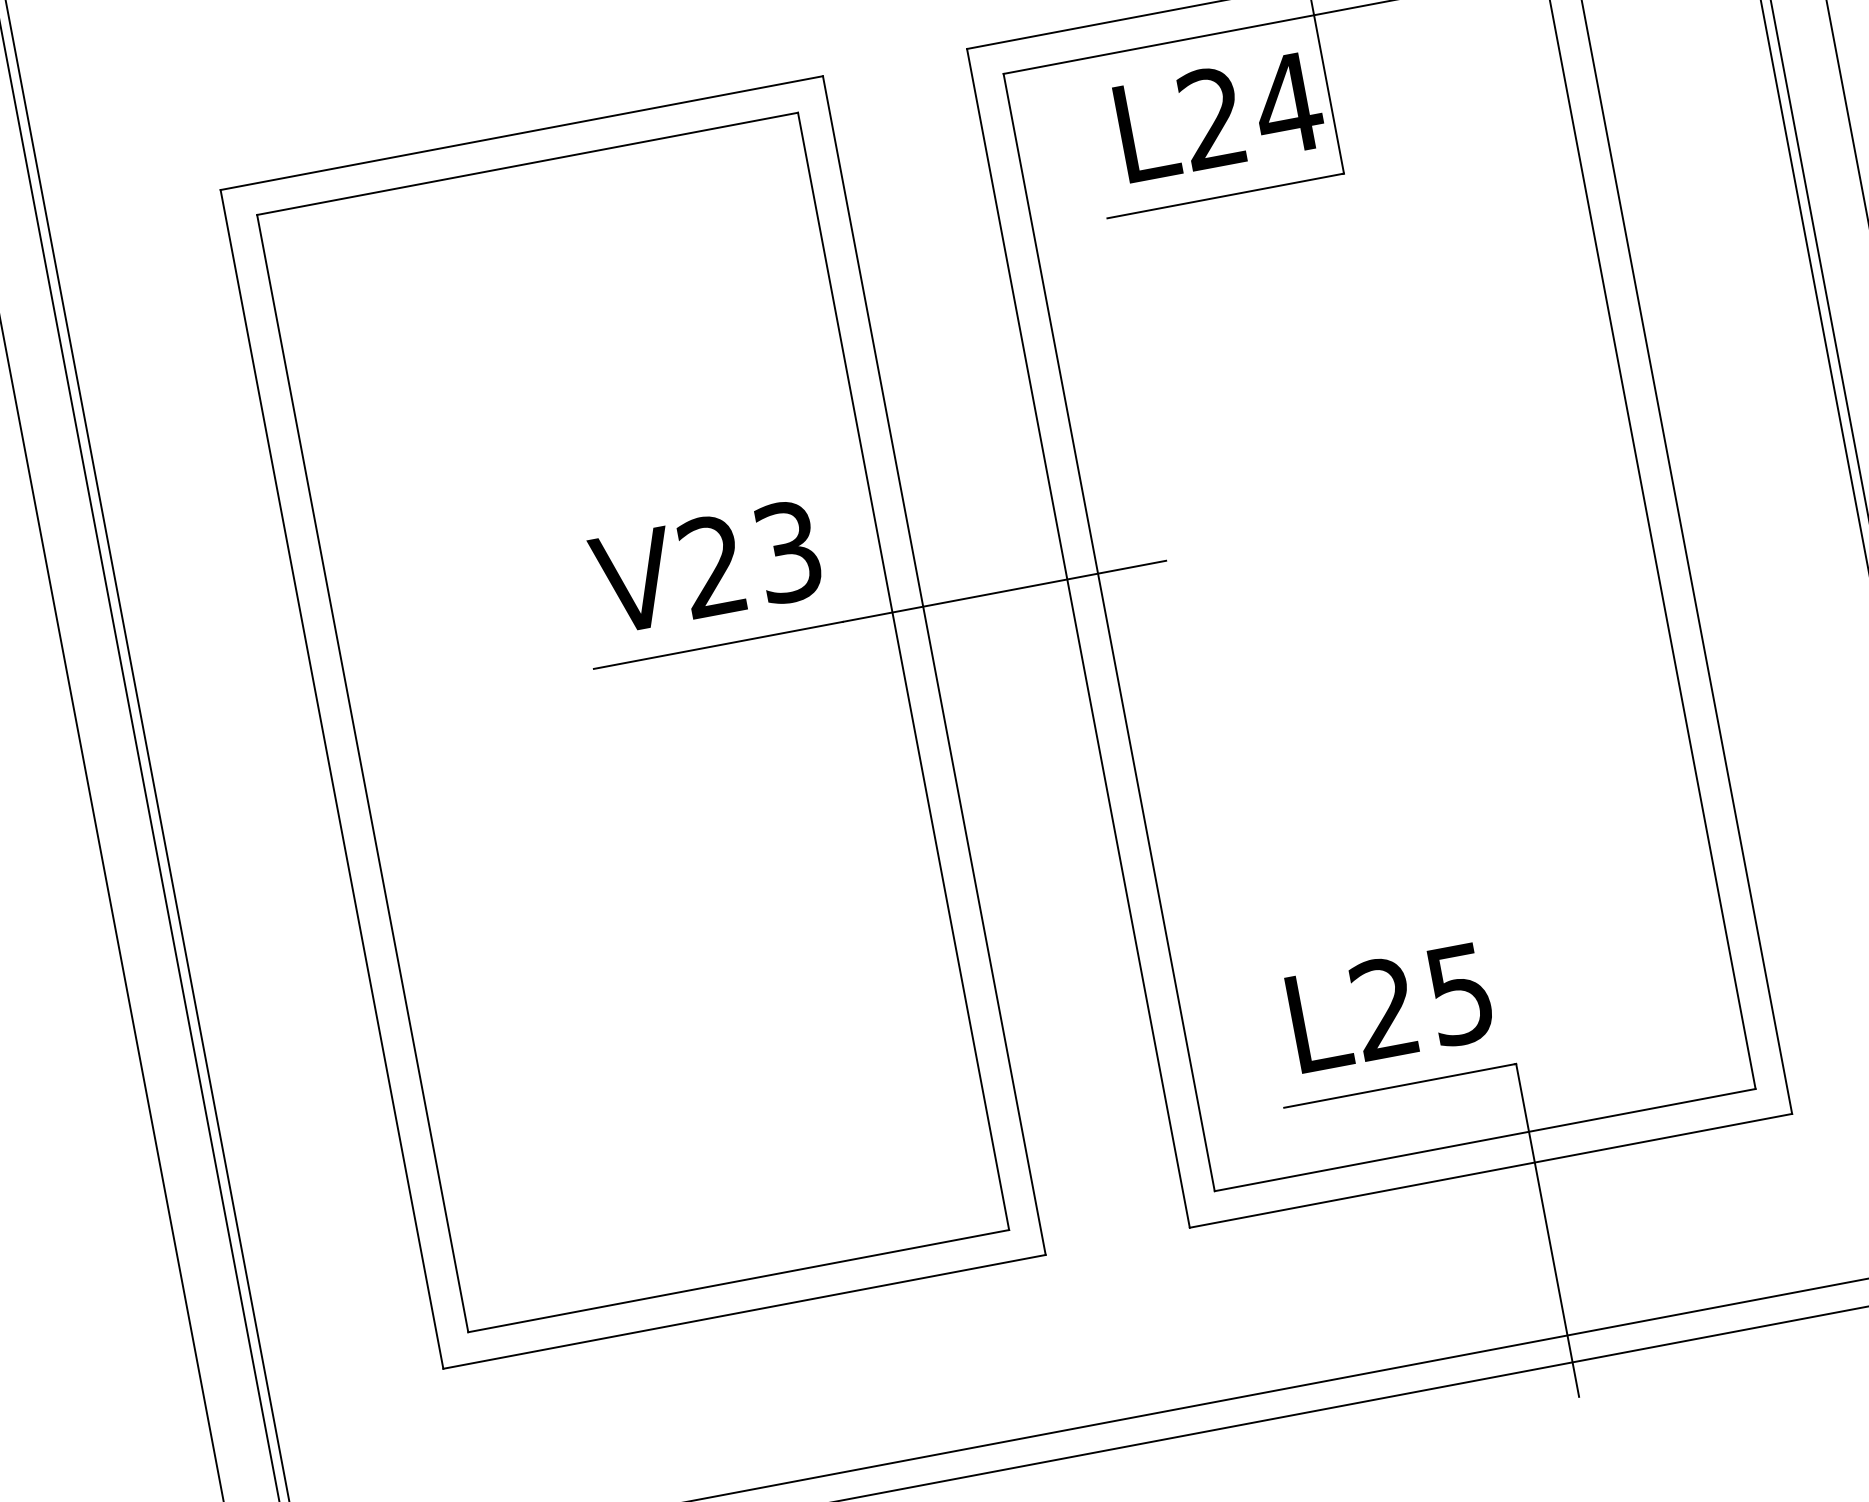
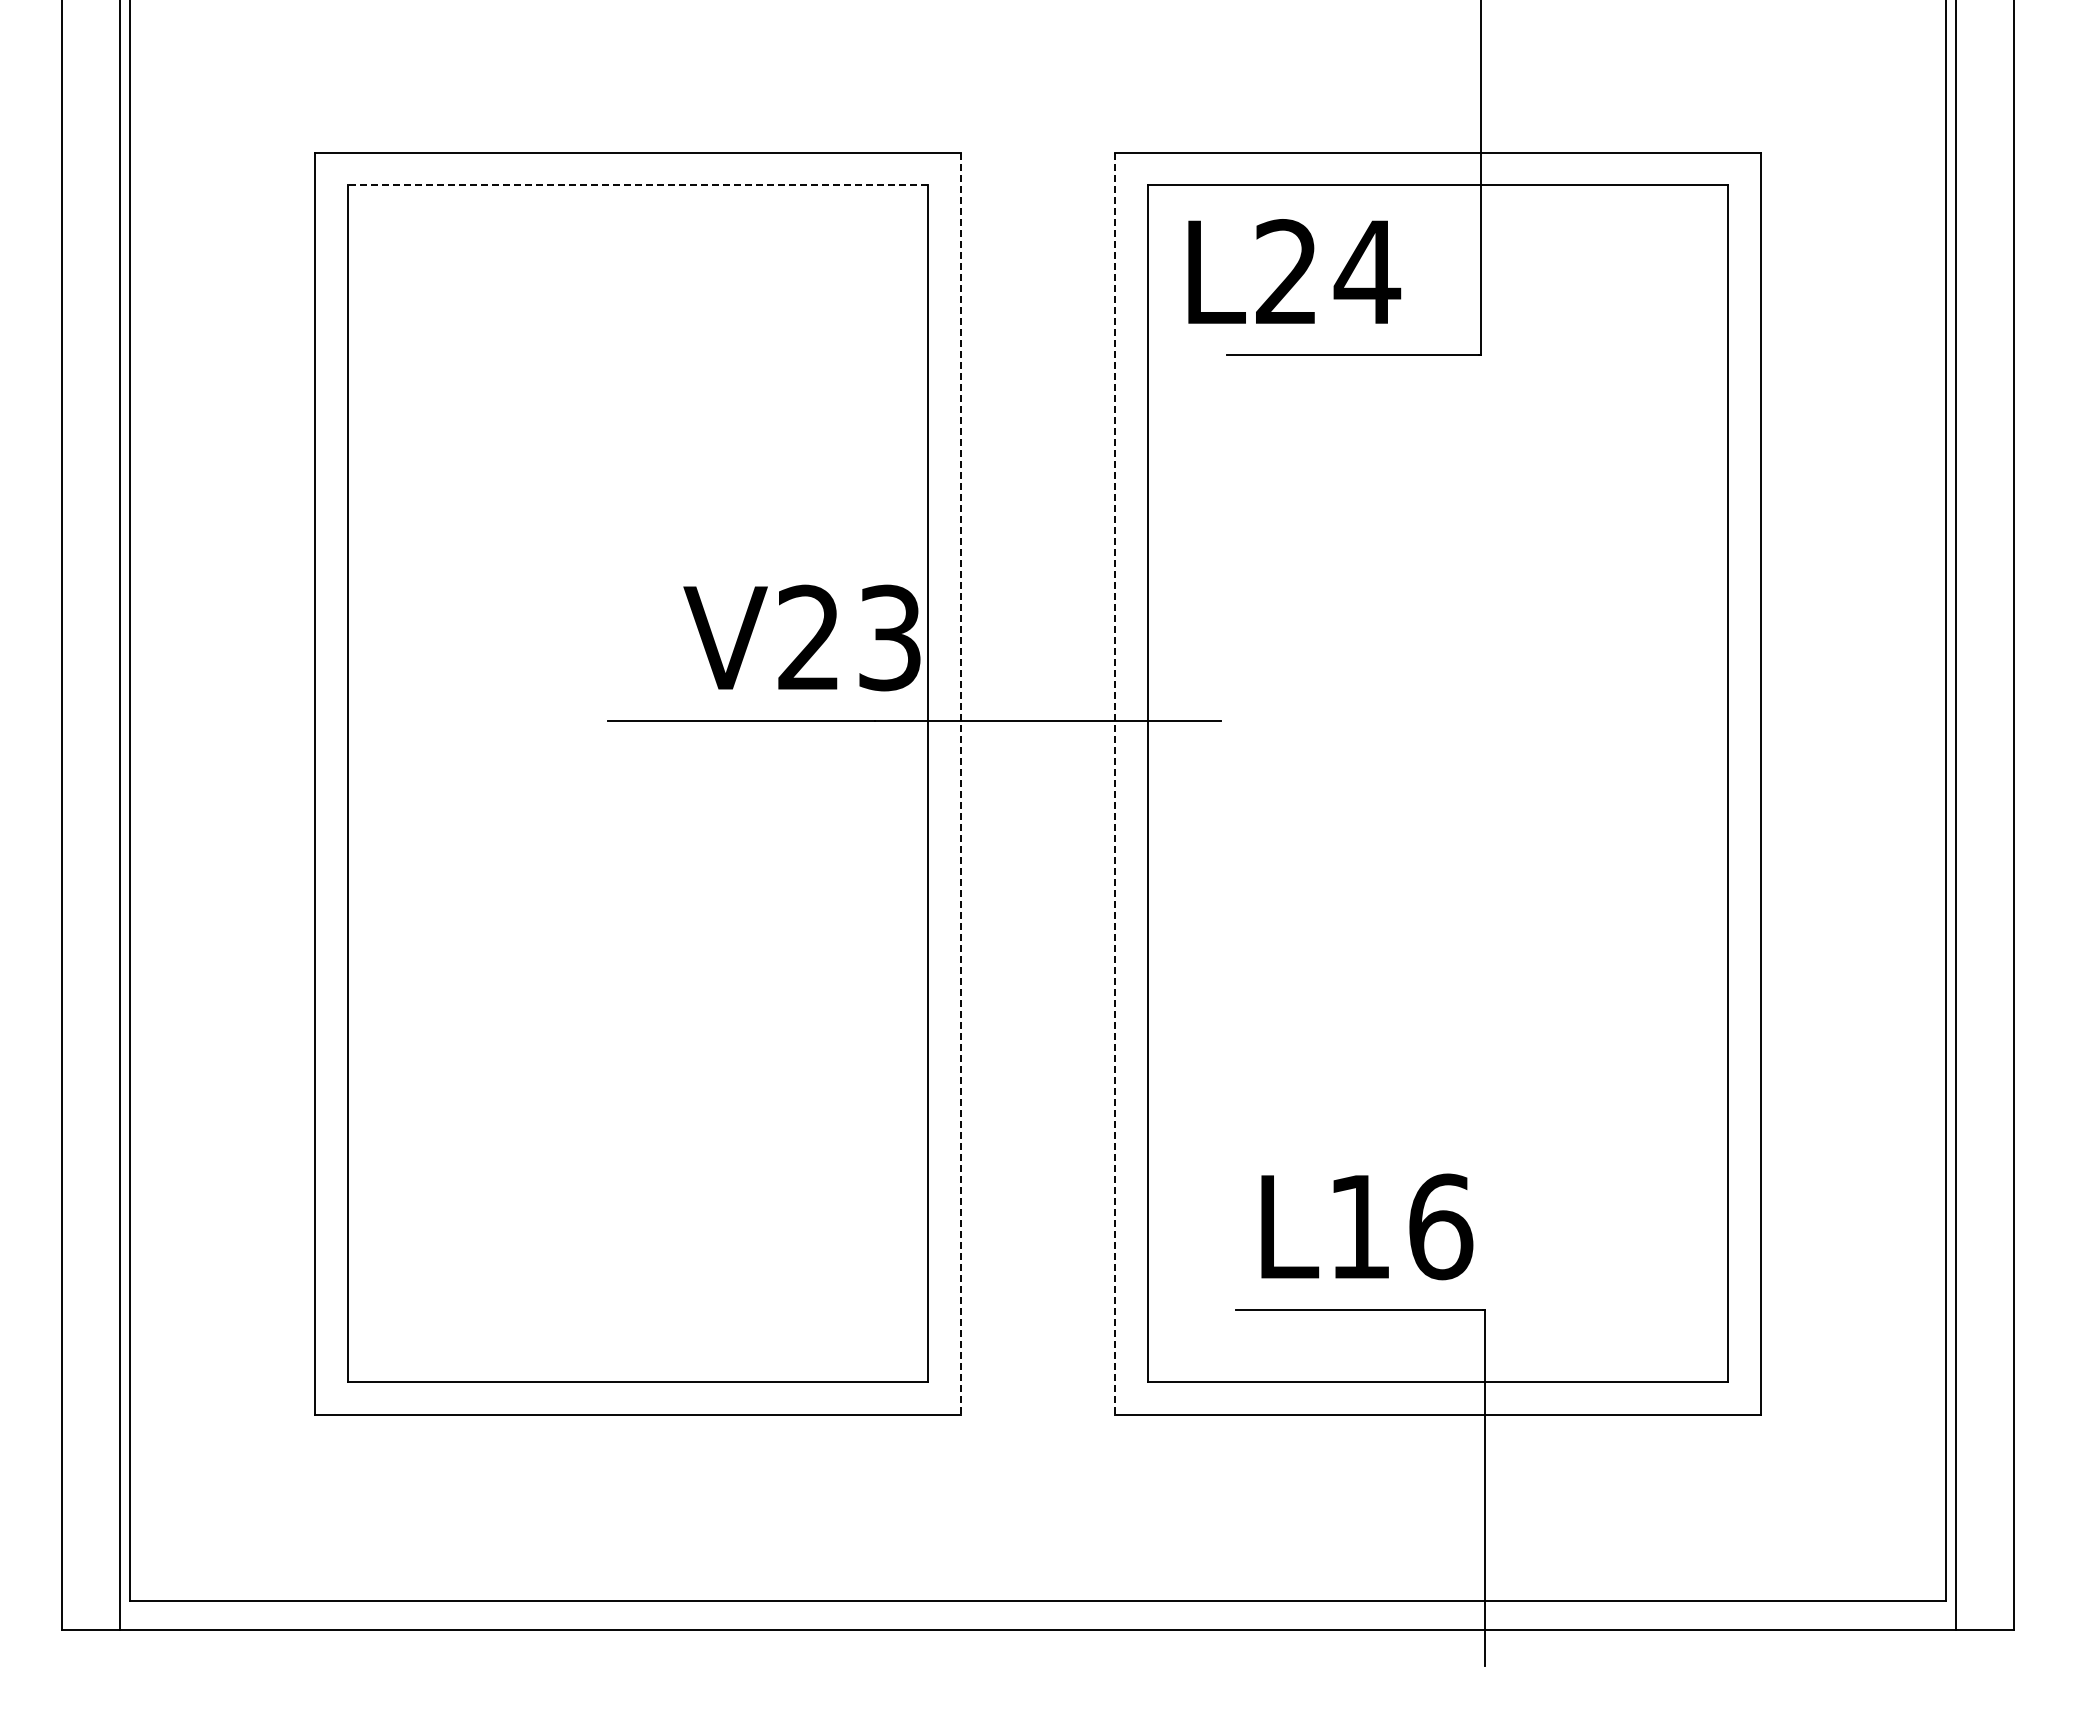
text: (1219, 116) -> (1294, 271), moved
line: (527, 163) -> (638, 185), solid -> dashed
text: (705, 567) -> (801, 637), moved
line: (1078, 638) -> (1115, 784), solid -> dashed
line: (934, 666) -> (960, 784), solid -> dashed
text: (1423, 1000) -> (1401, 1226), L25 -> L16

